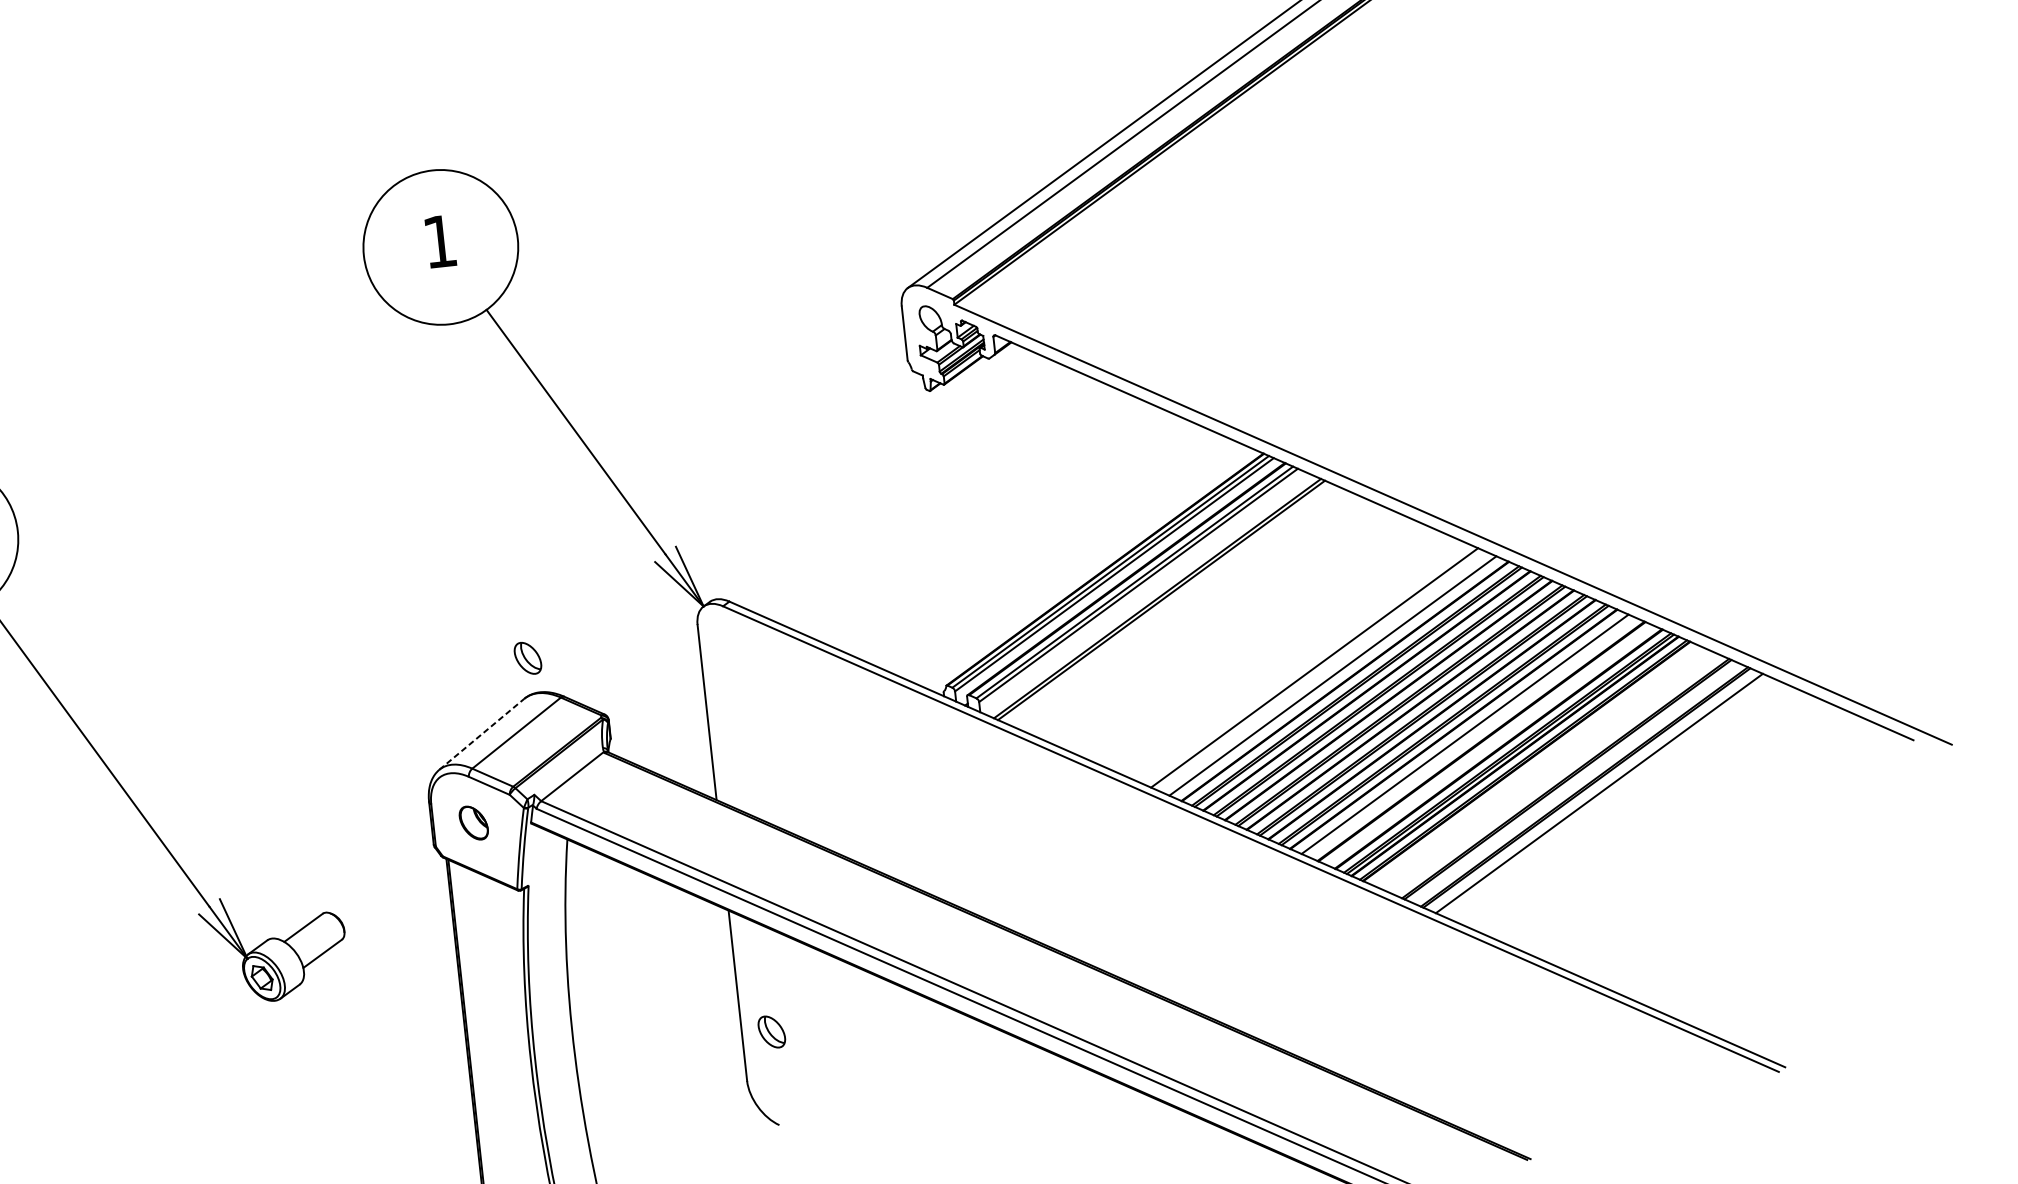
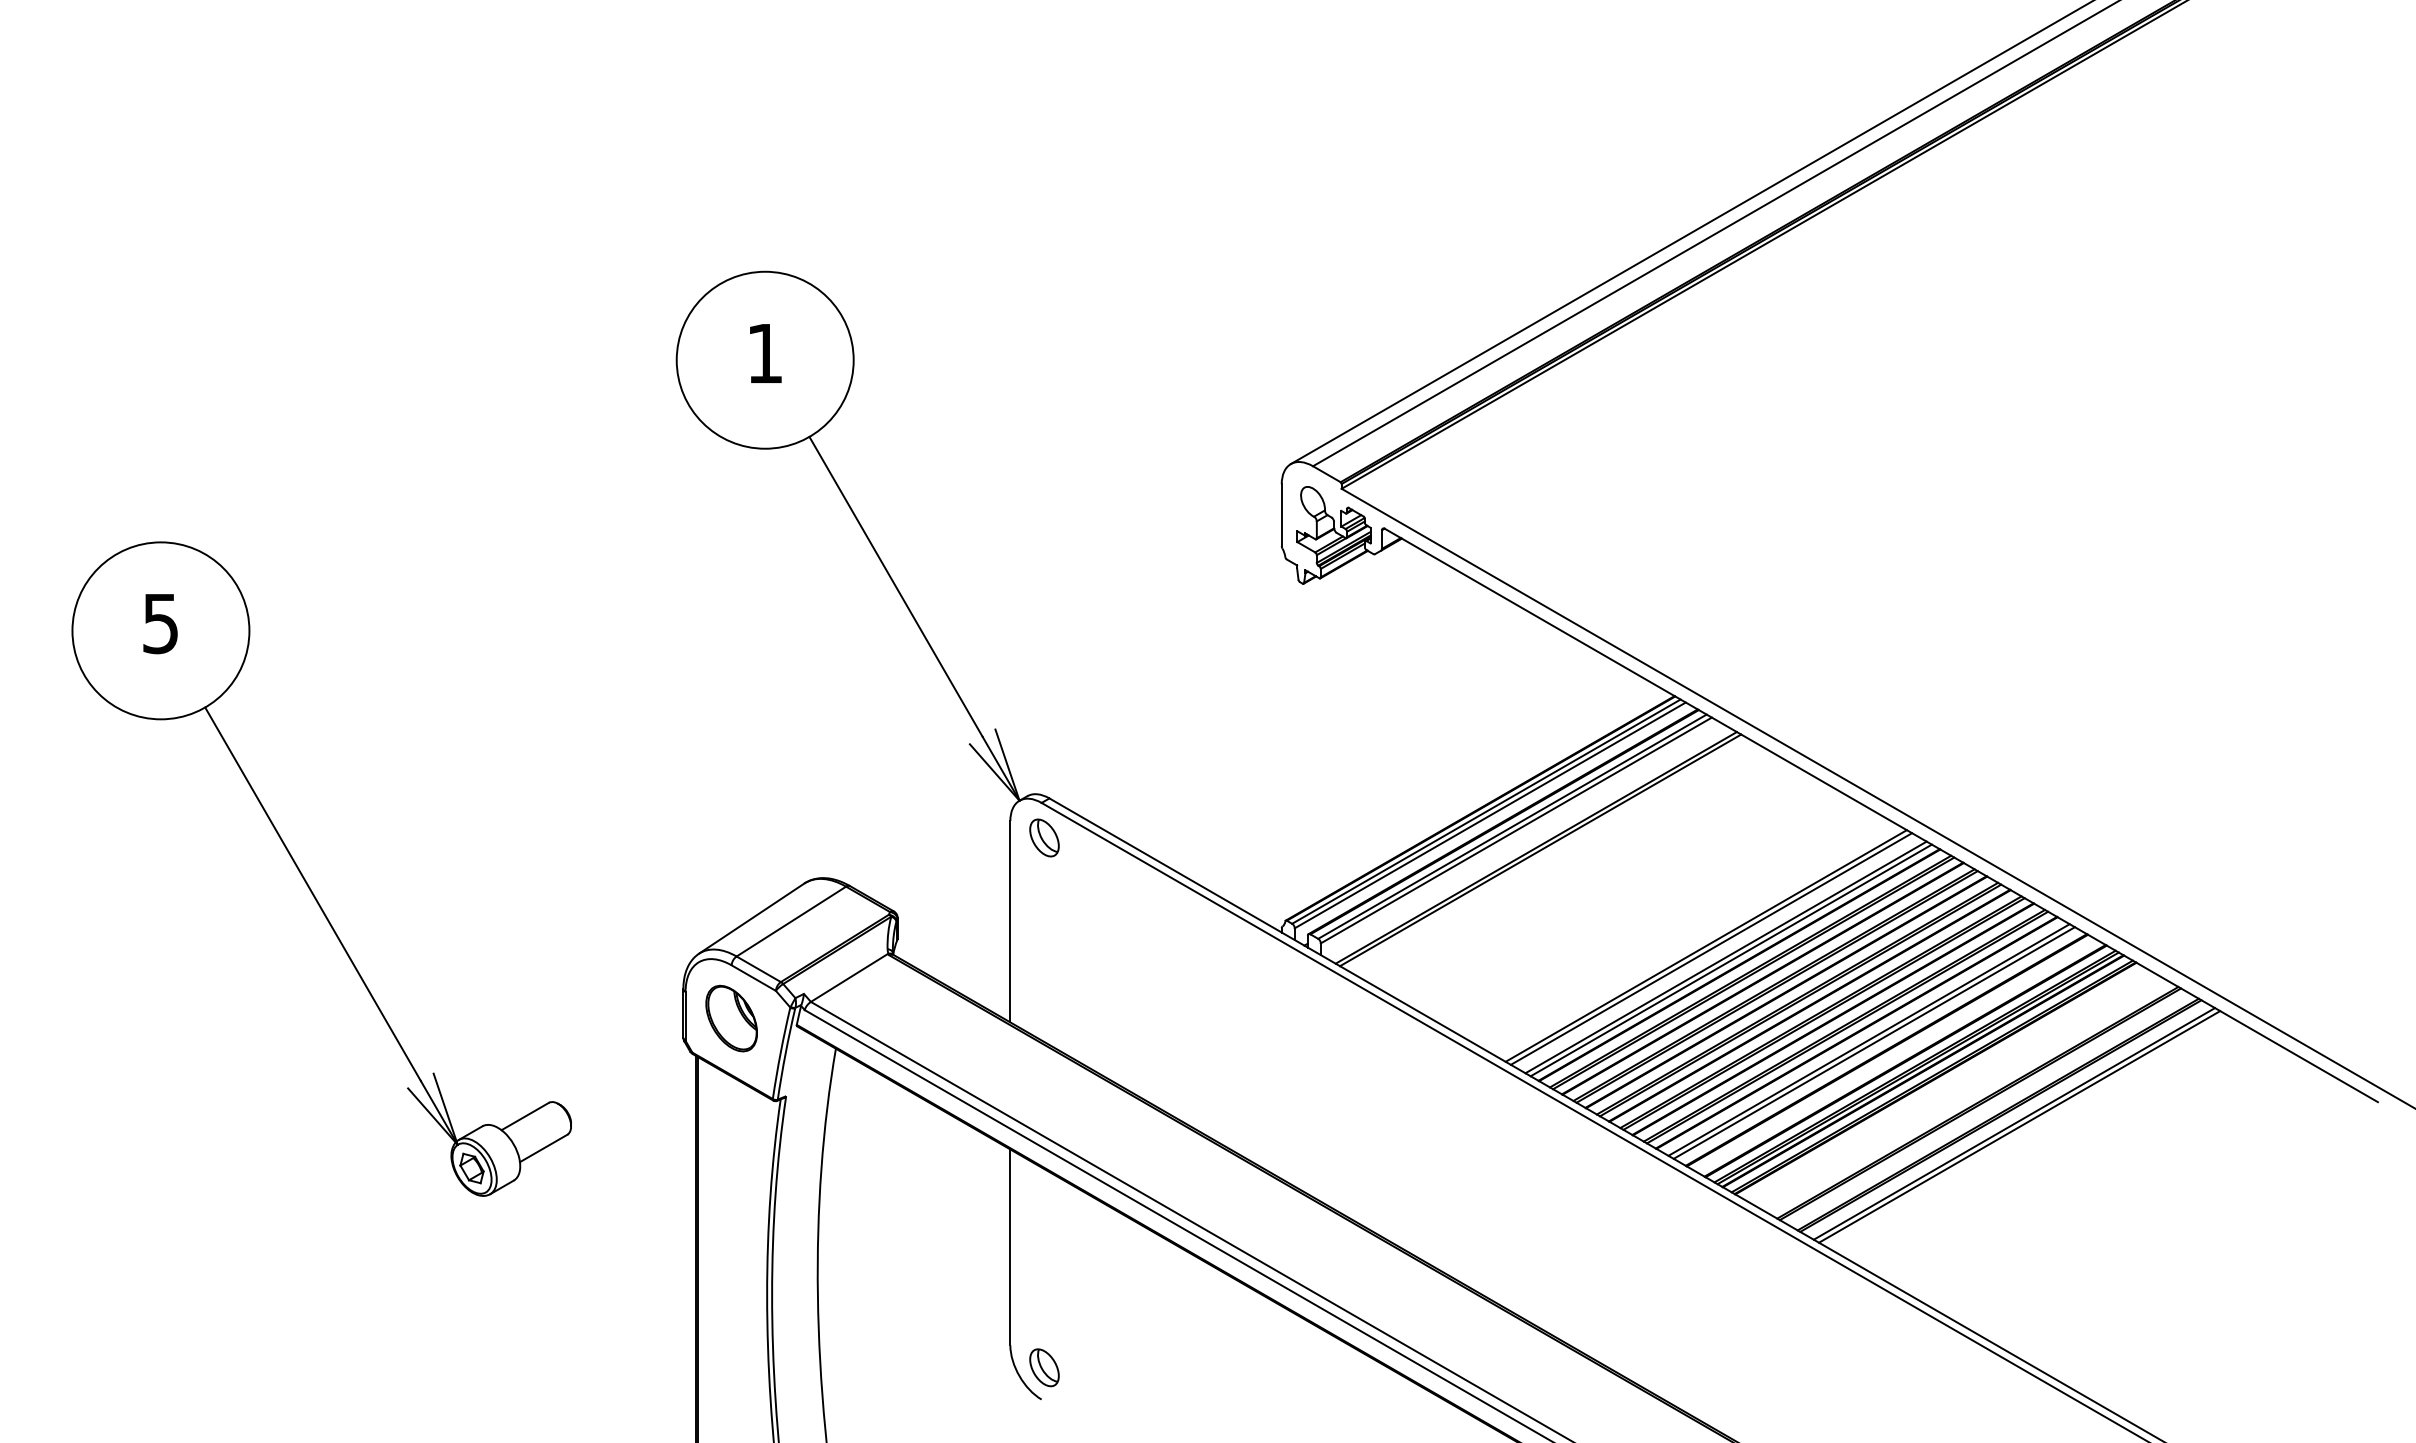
part: (527, 657) -> (1044, 837), moved
line: (1319, 669) -> (1711, 948), added
line: (1337, 678) -> (1730, 960), added
line: (482, 734) -> (752, 918), dashed -> solid
line: (1469, 736) -> (1873, 1042), added
line: (1604, 795) -> (2019, 1126), added
part: (473, 823) -> (731, 1018), size x1.67
part: (771, 1031) -> (1044, 1367), moved

